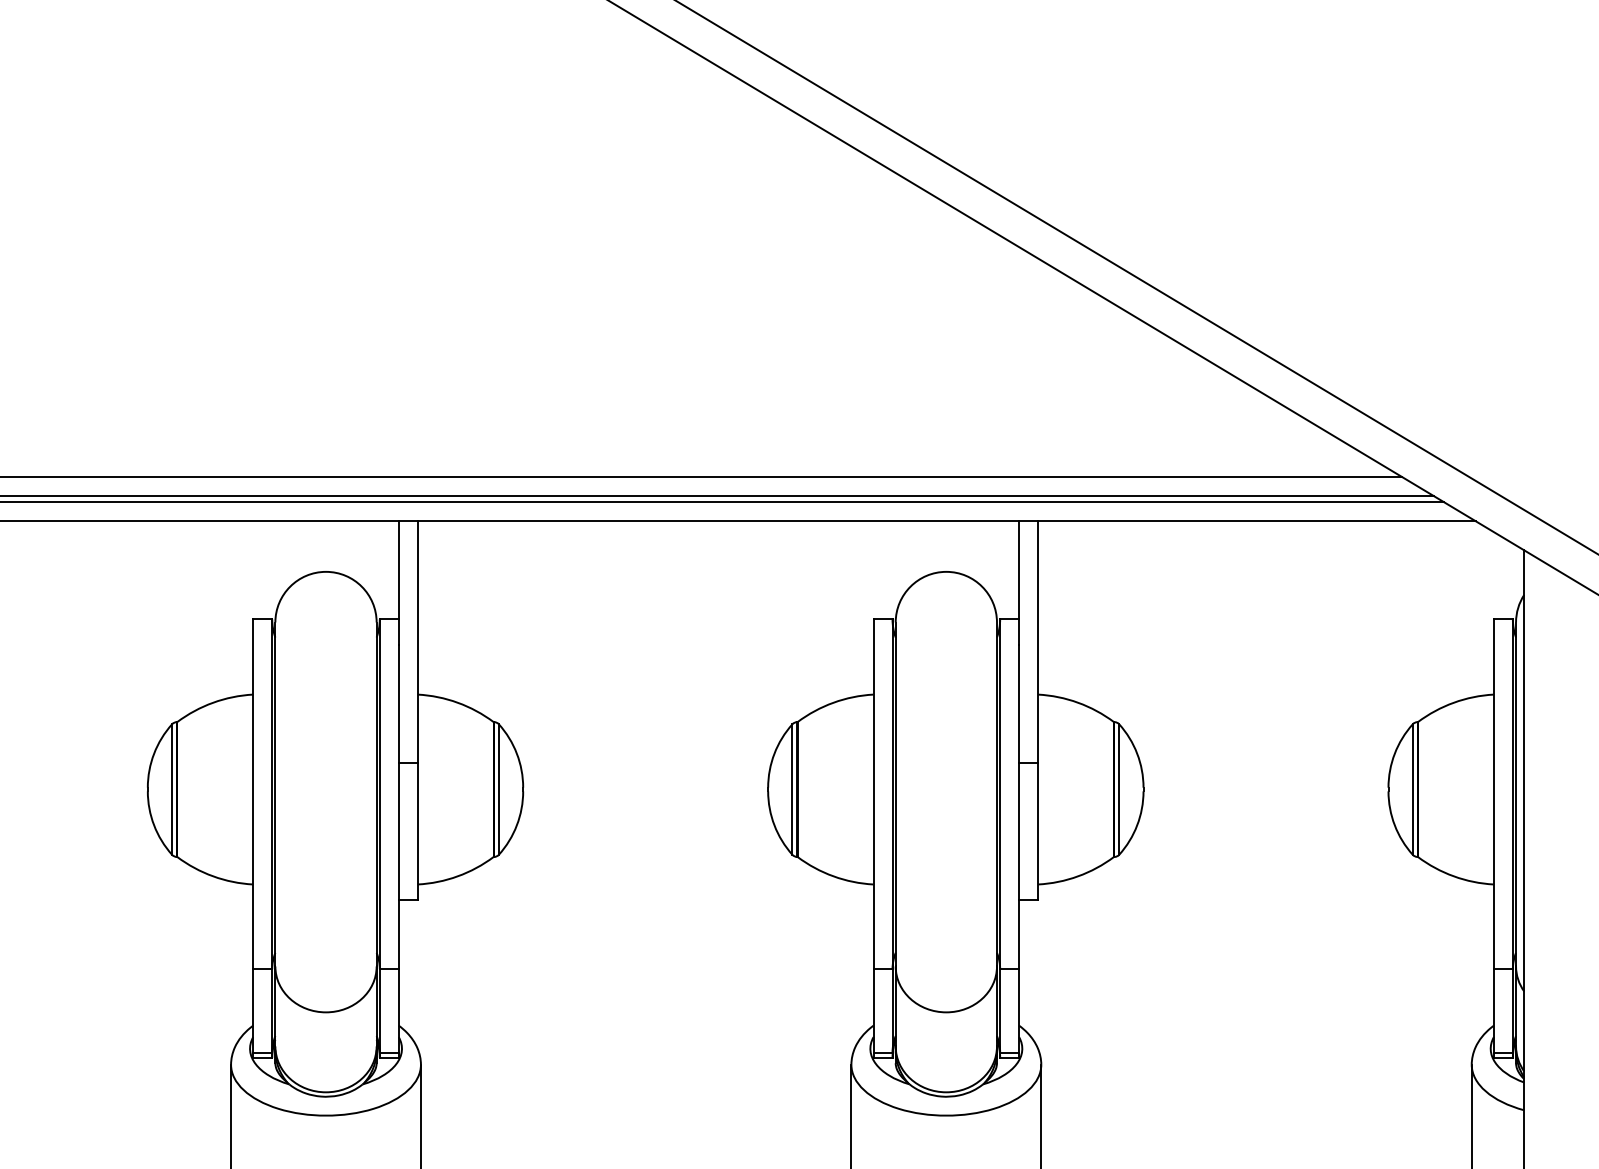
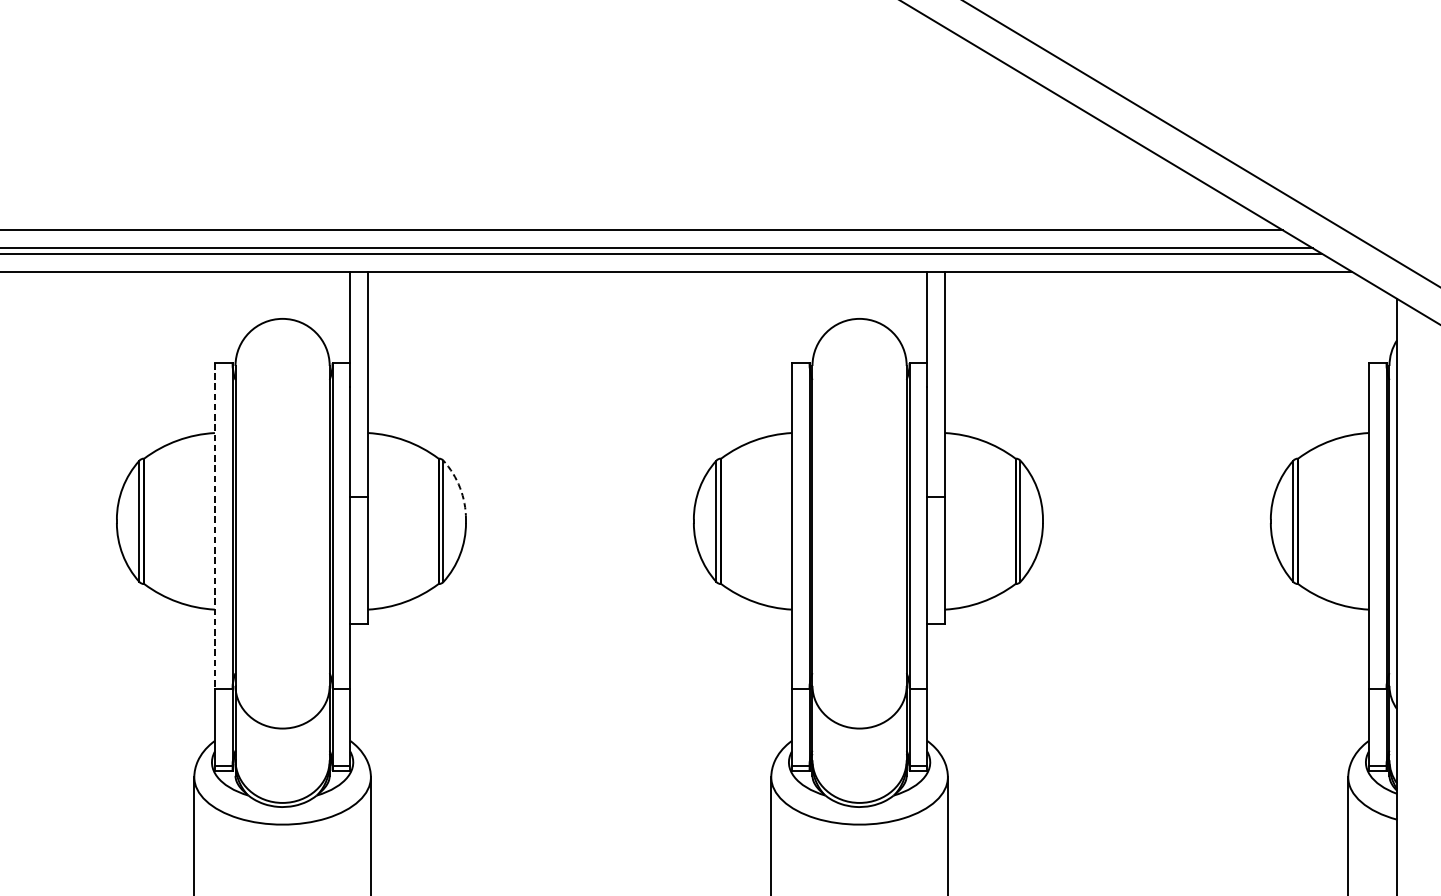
arc: (516, 753) -> (459, 487), solid -> dashed
line: (253, 794) -> (215, 525), solid -> dashed

